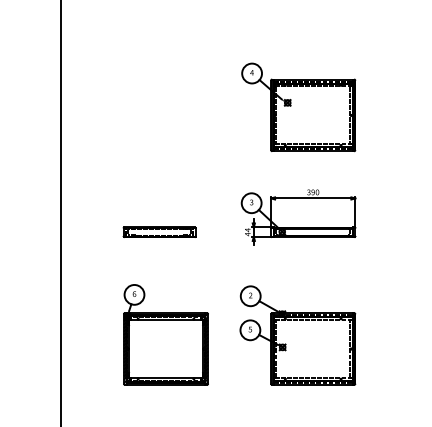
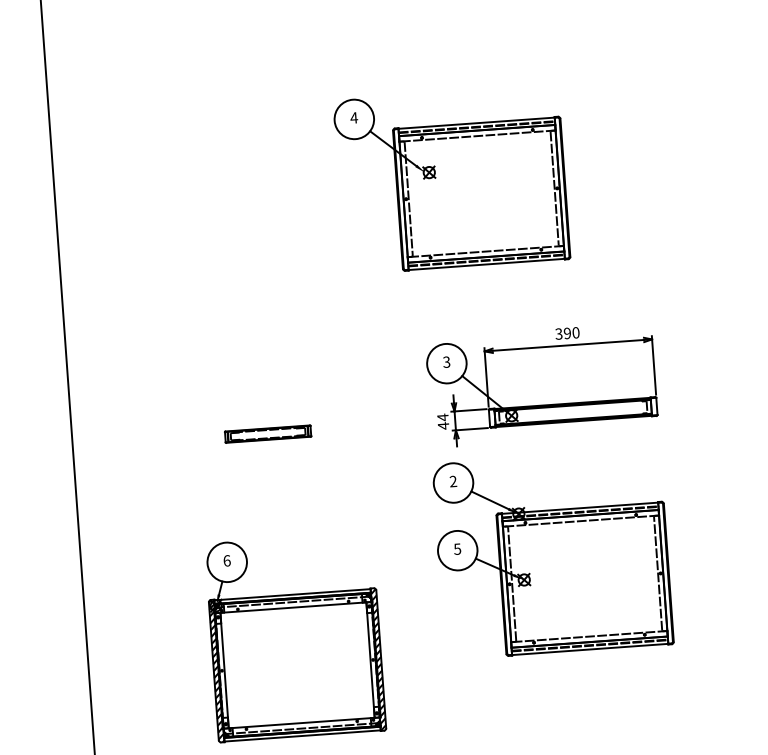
part: (298, 107) -> (451, 180), moved
part: (159, 231) -> (267, 432), size x0.6
part: (297, 335) -> (551, 554), moved

